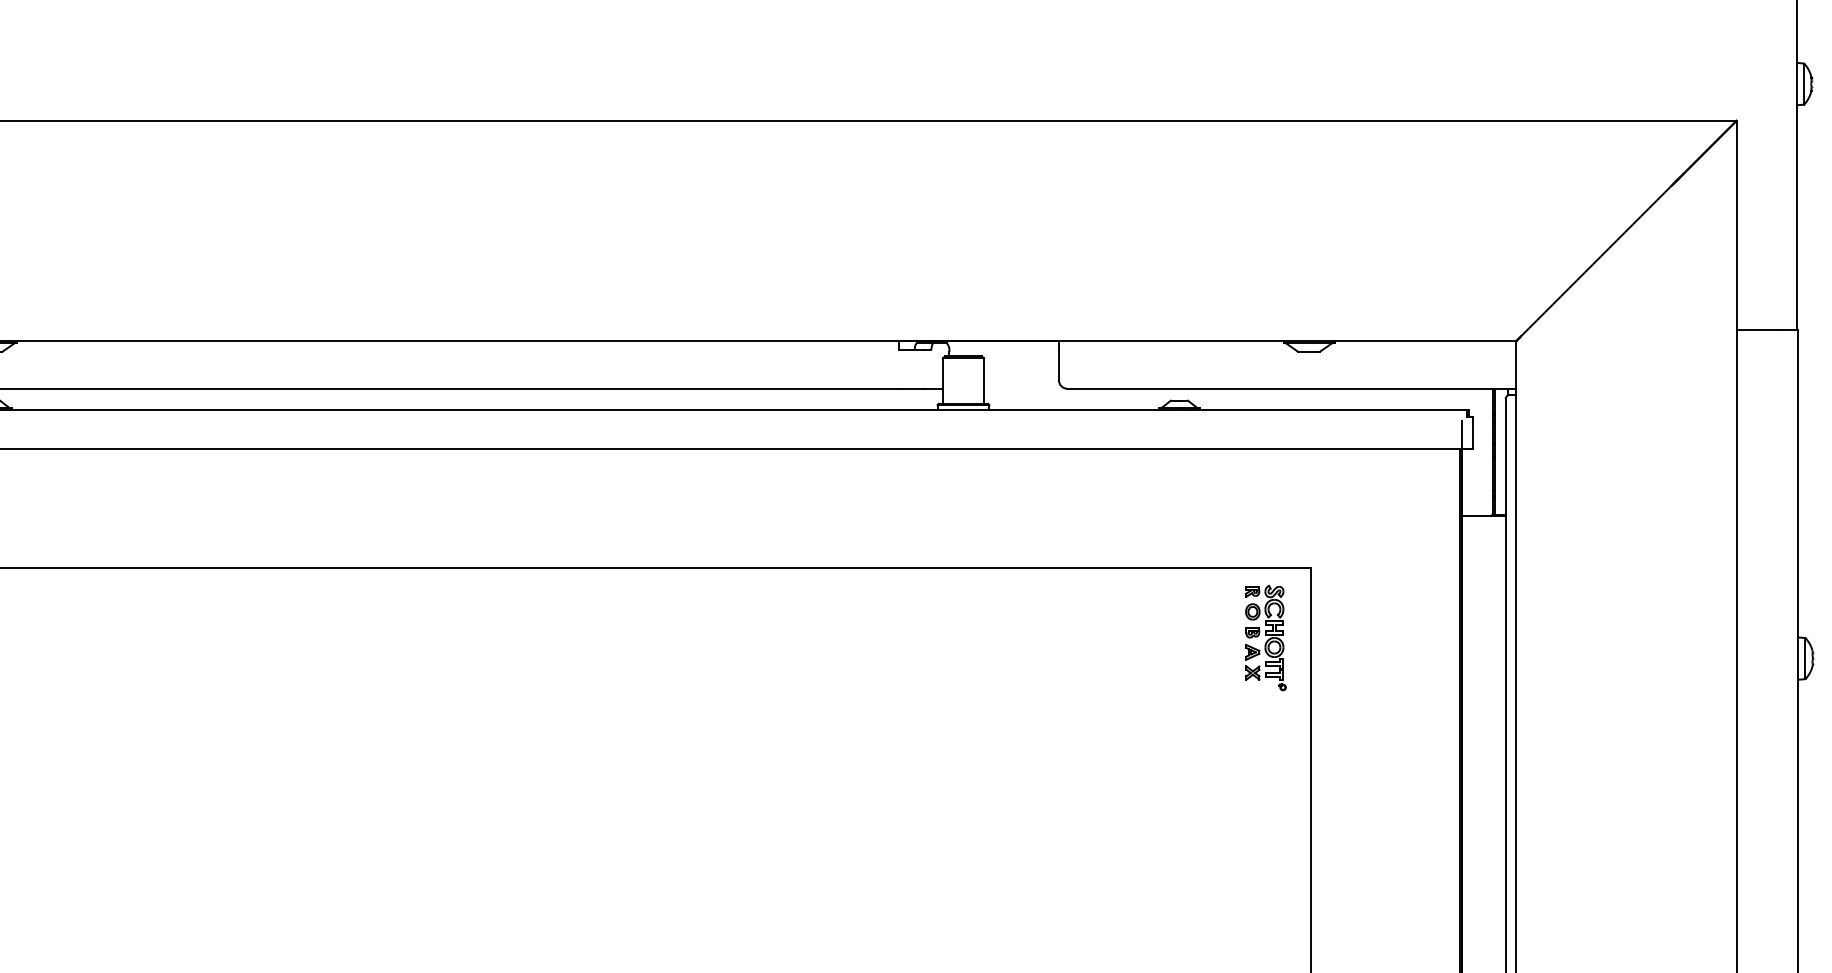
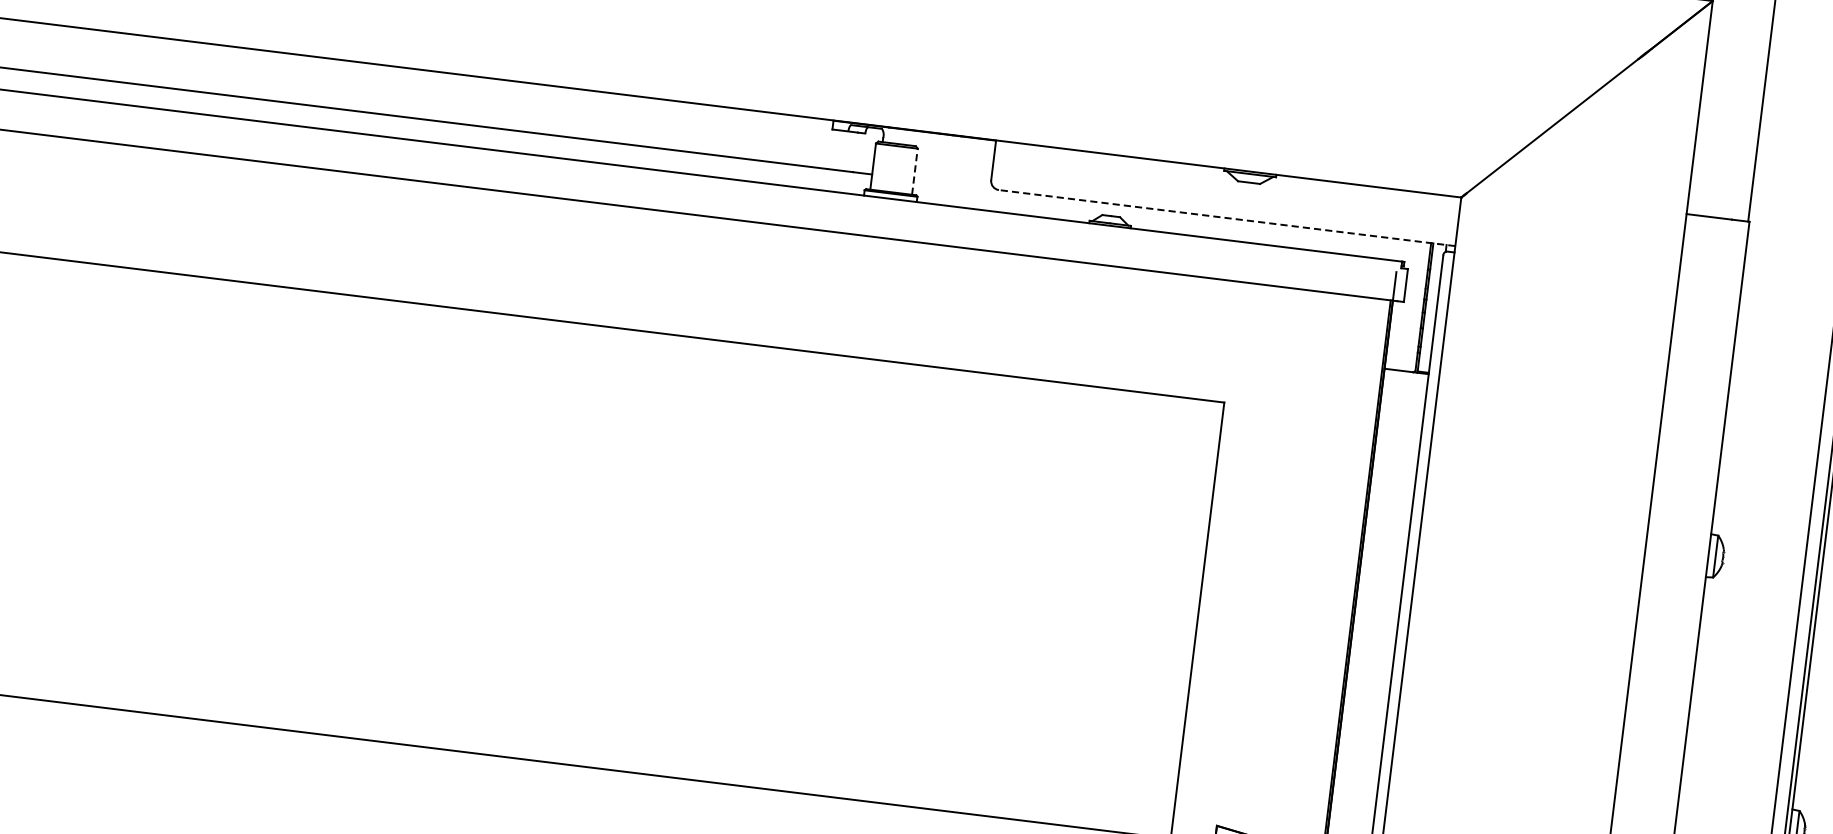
line: (983, 381) -> (914, 172), solid -> dashed
line: (1291, 388) -> (1226, 217), solid -> dashed
part: (1265, 637) -> (1169, 467), removed

